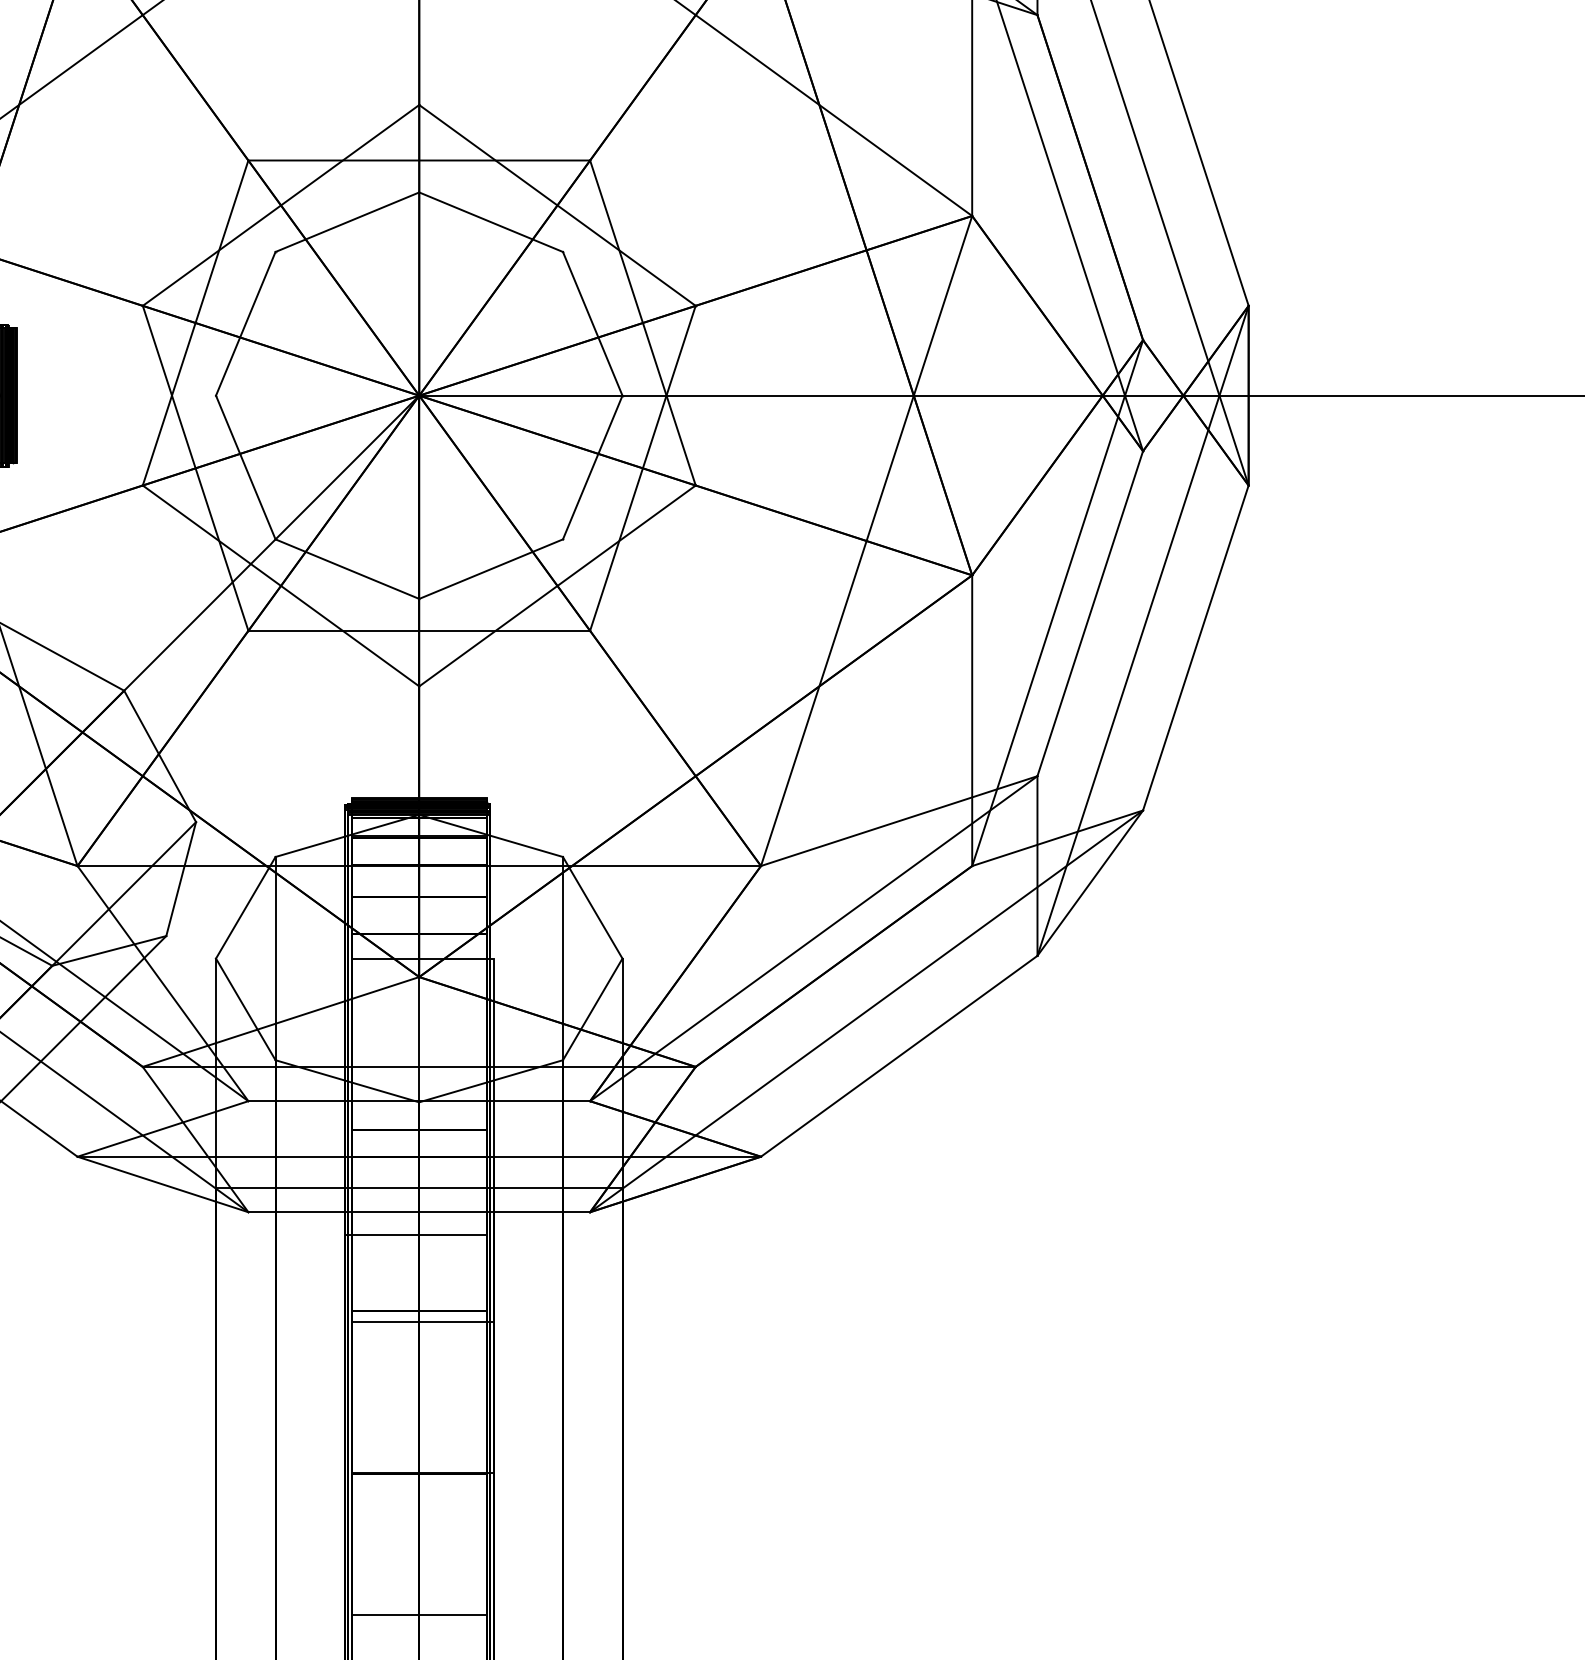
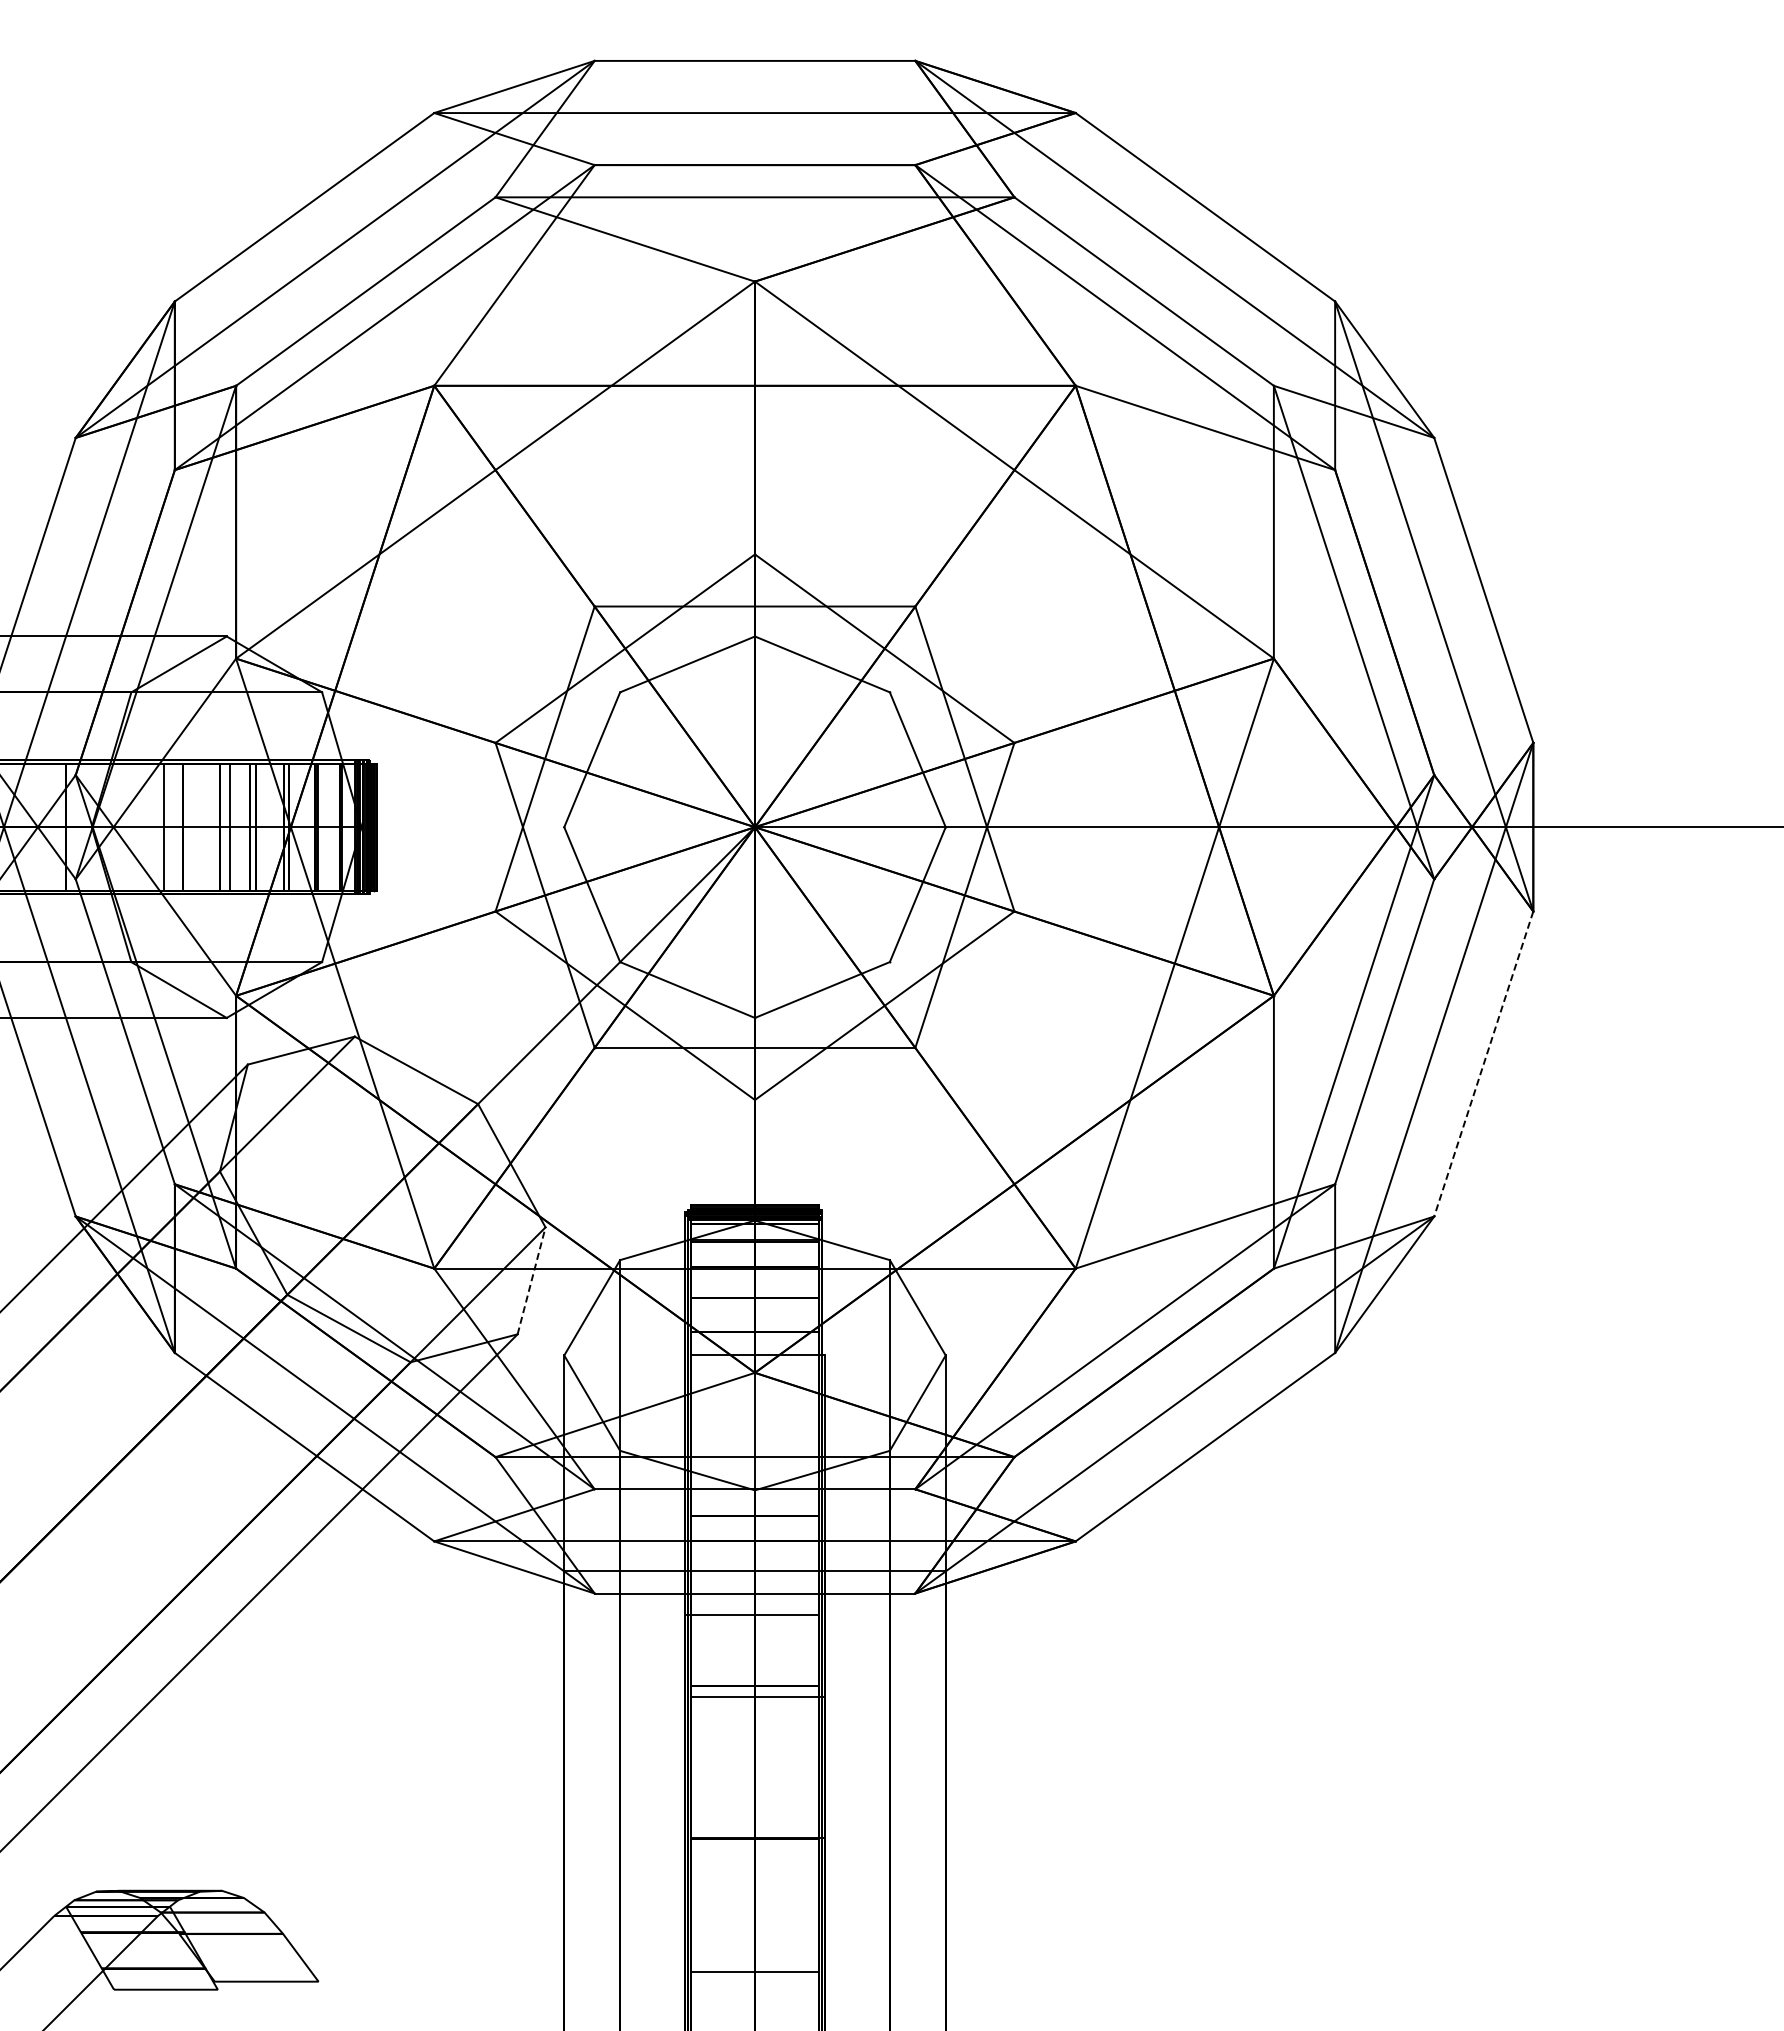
line: (1195, 648) -> (1483, 1064), solid -> dashed
line: (181, 878) -> (531, 1280), solid -> dashed

